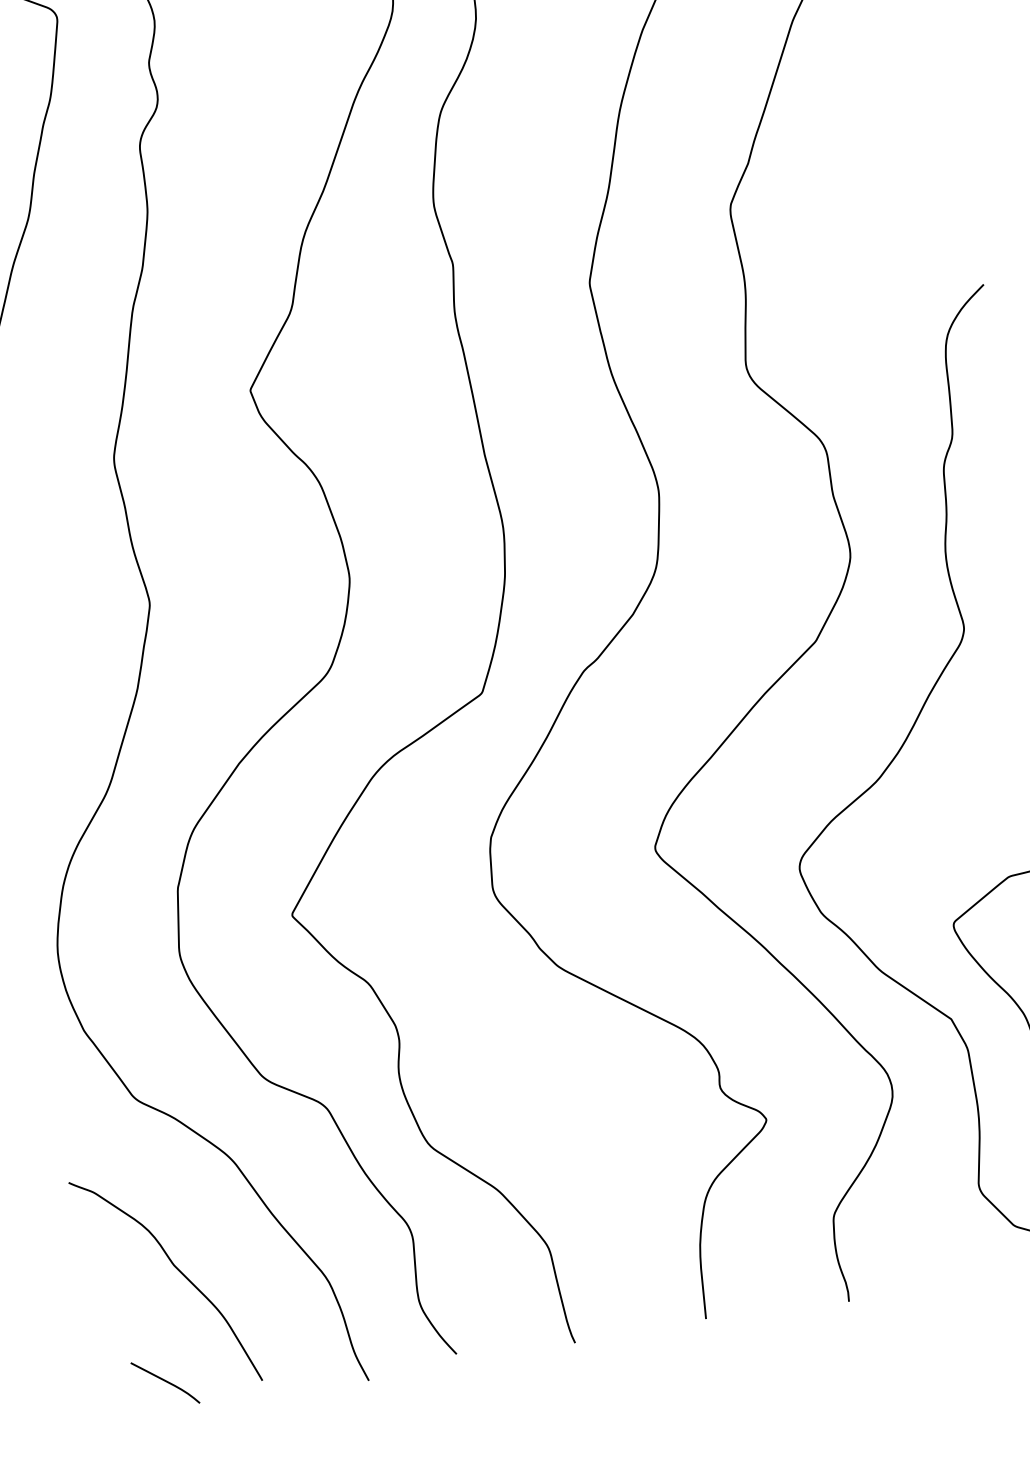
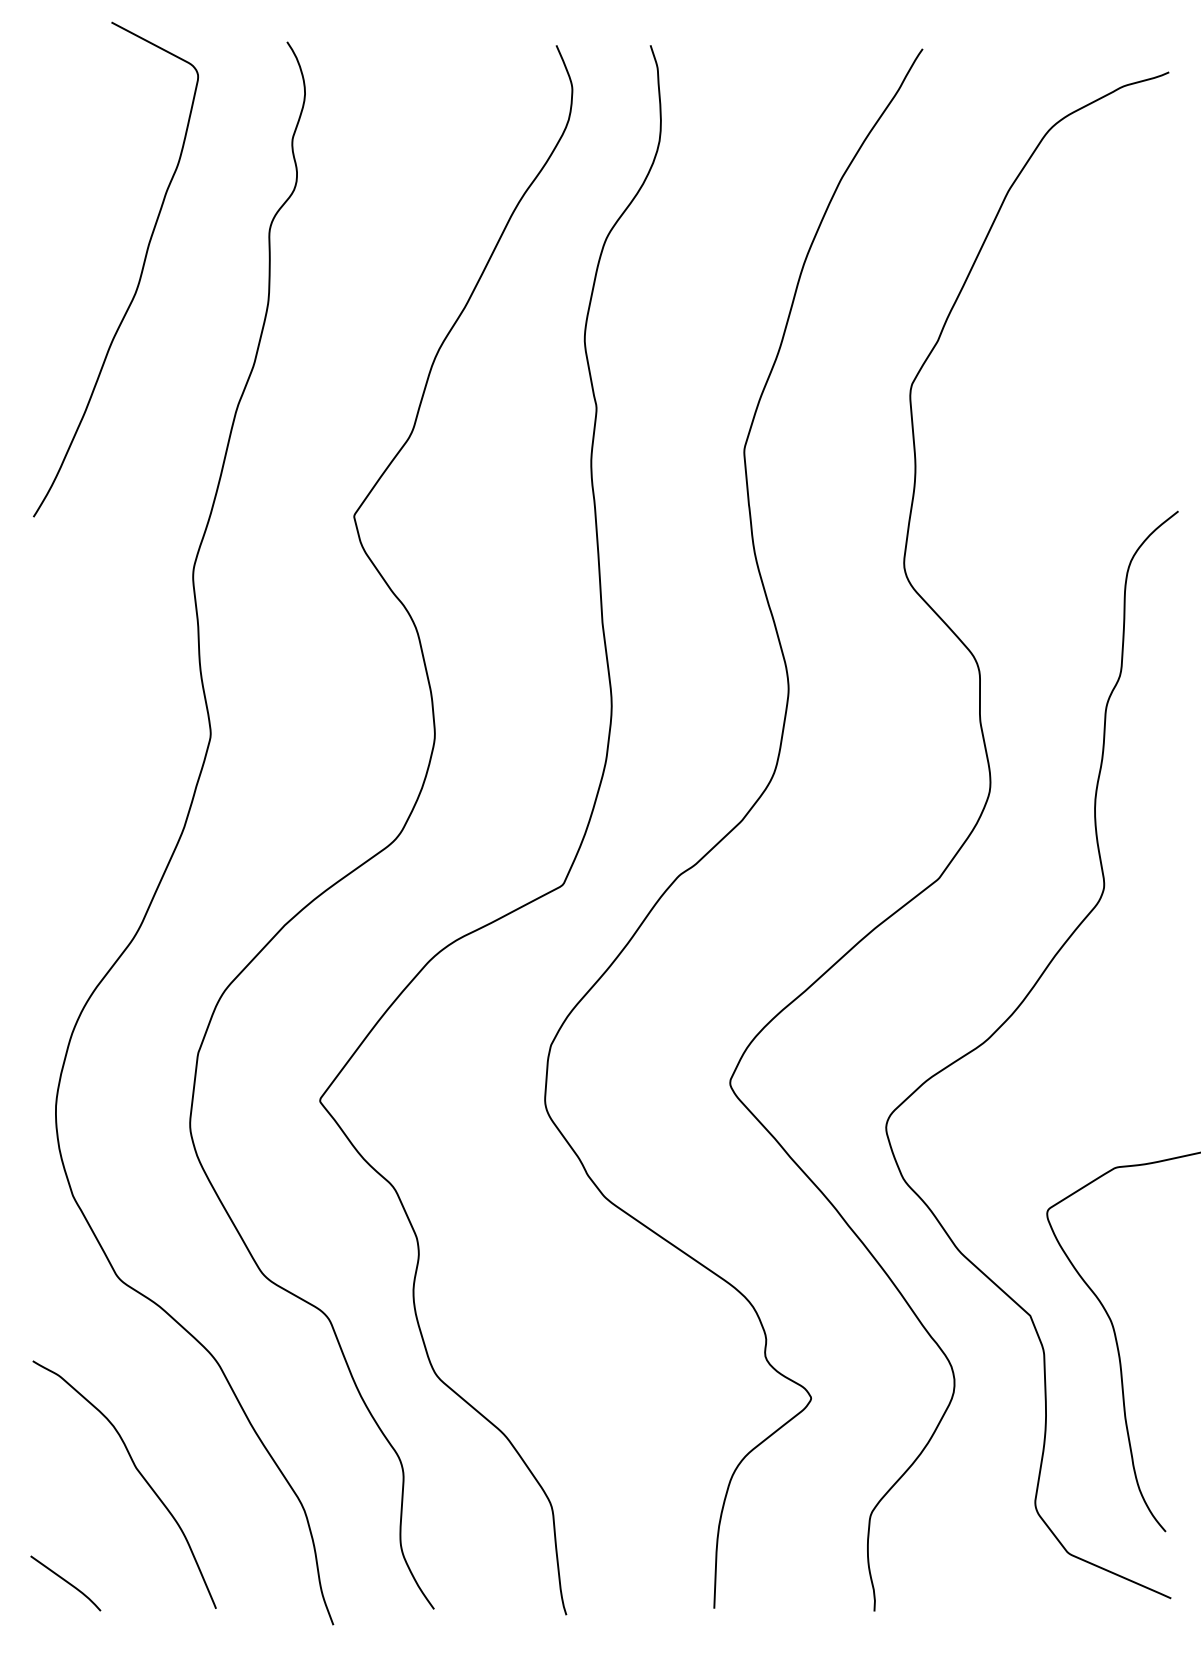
curve: (165, 1382) -> (66, 1582), moved

